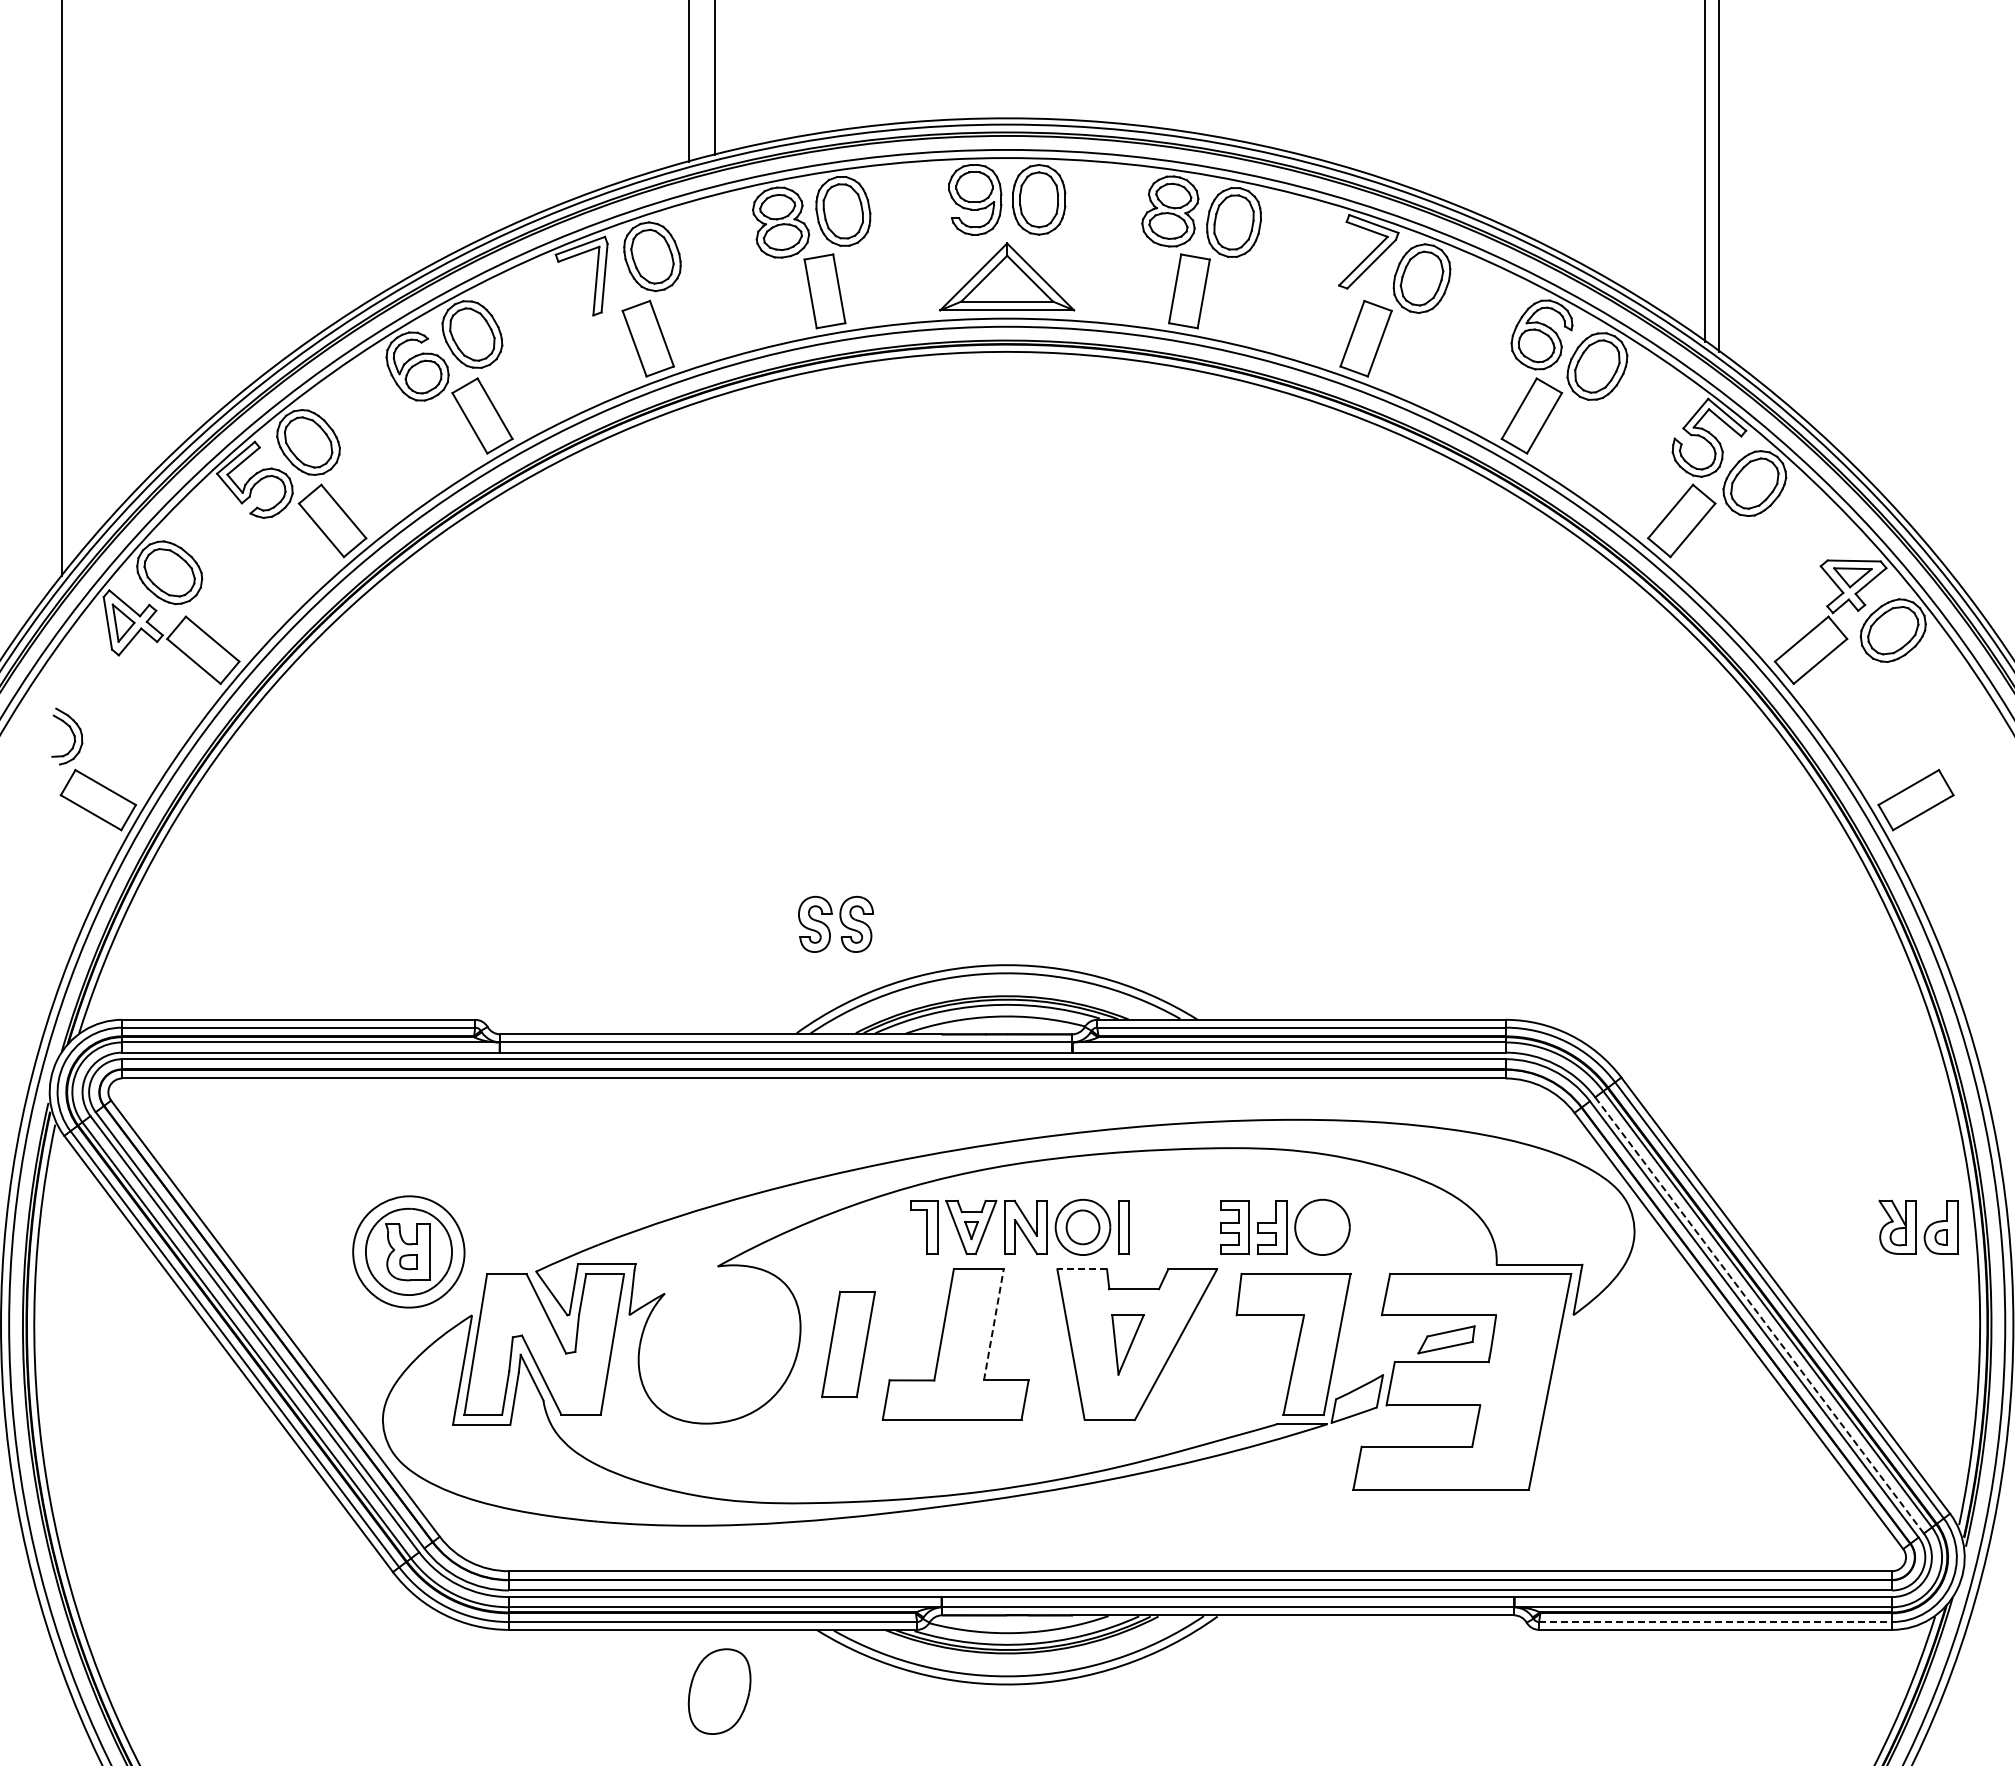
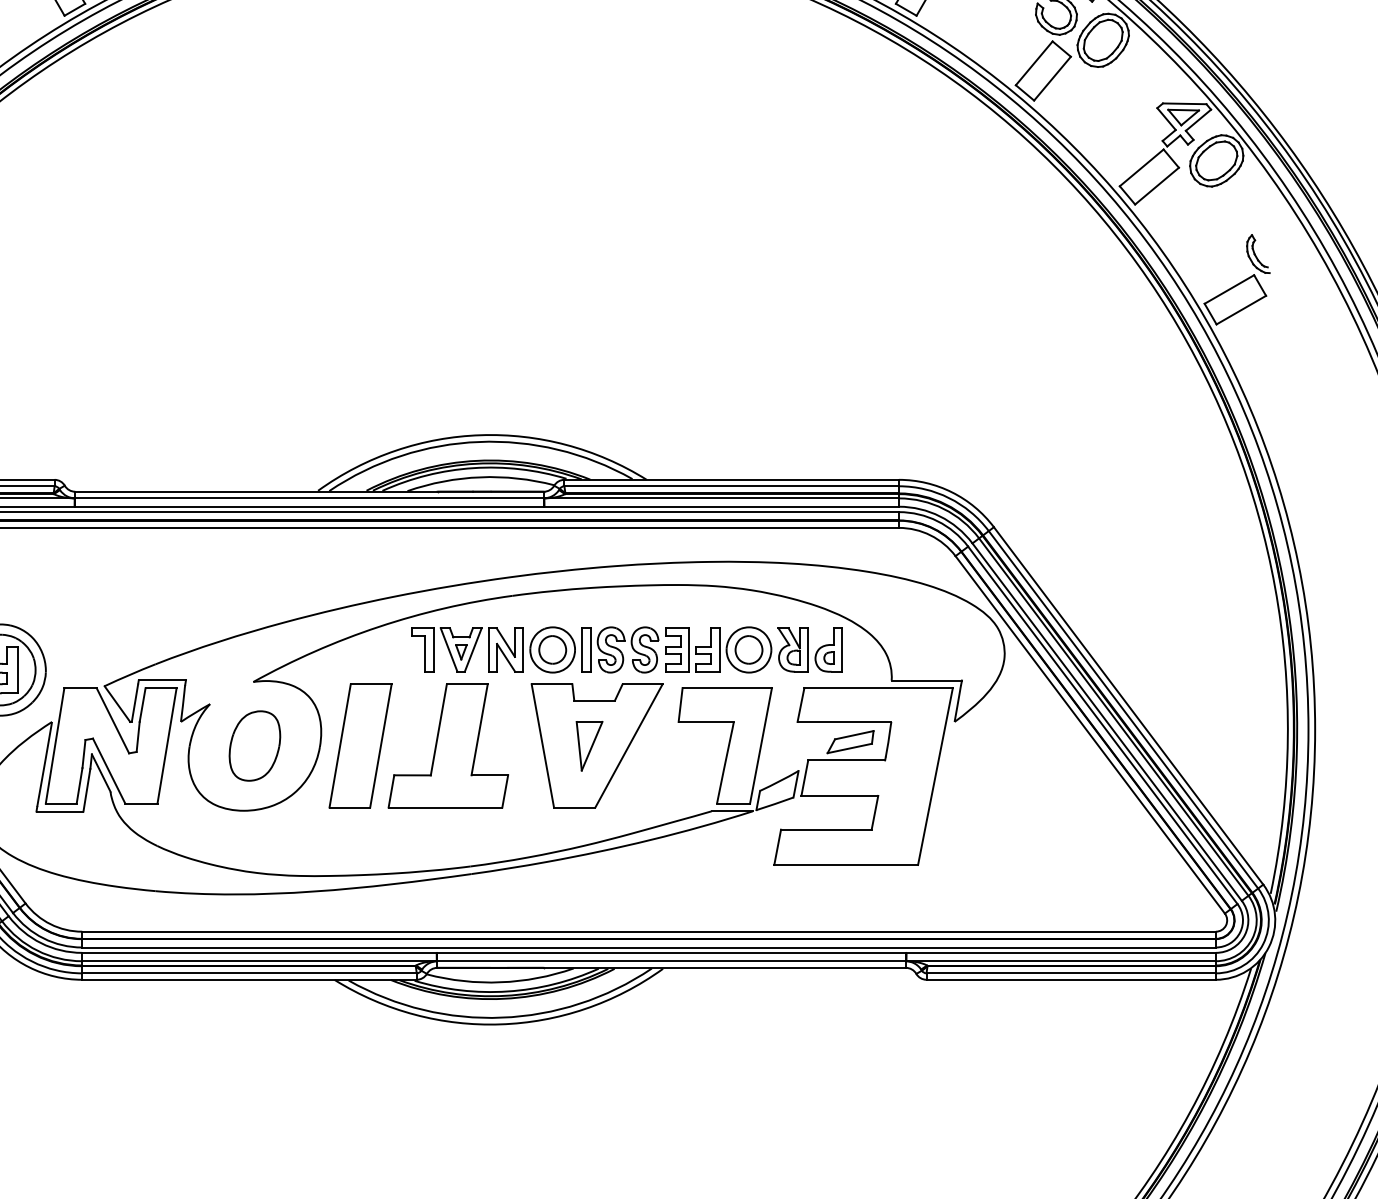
part: (1943, 744) -> (1257, 254), added
part: (835, 923) -> (627, 649), moved
part: (1918, 1226) -> (810, 649), moved
part: (1322, 1227) -> (748, 650), added
line: (1082, 1269) -> (552, 684), dashed -> solid
line: (1759, 1315) -> (1107, 722), dashed -> solid
line: (993, 1324) -> (479, 729), dashed -> solid
part: (848, 1344) -> (360, 745), size x1.43
line: (1715, 1622) -> (1071, 973), dashed -> solid
part: (719, 1691) -> (254, 745), moved

